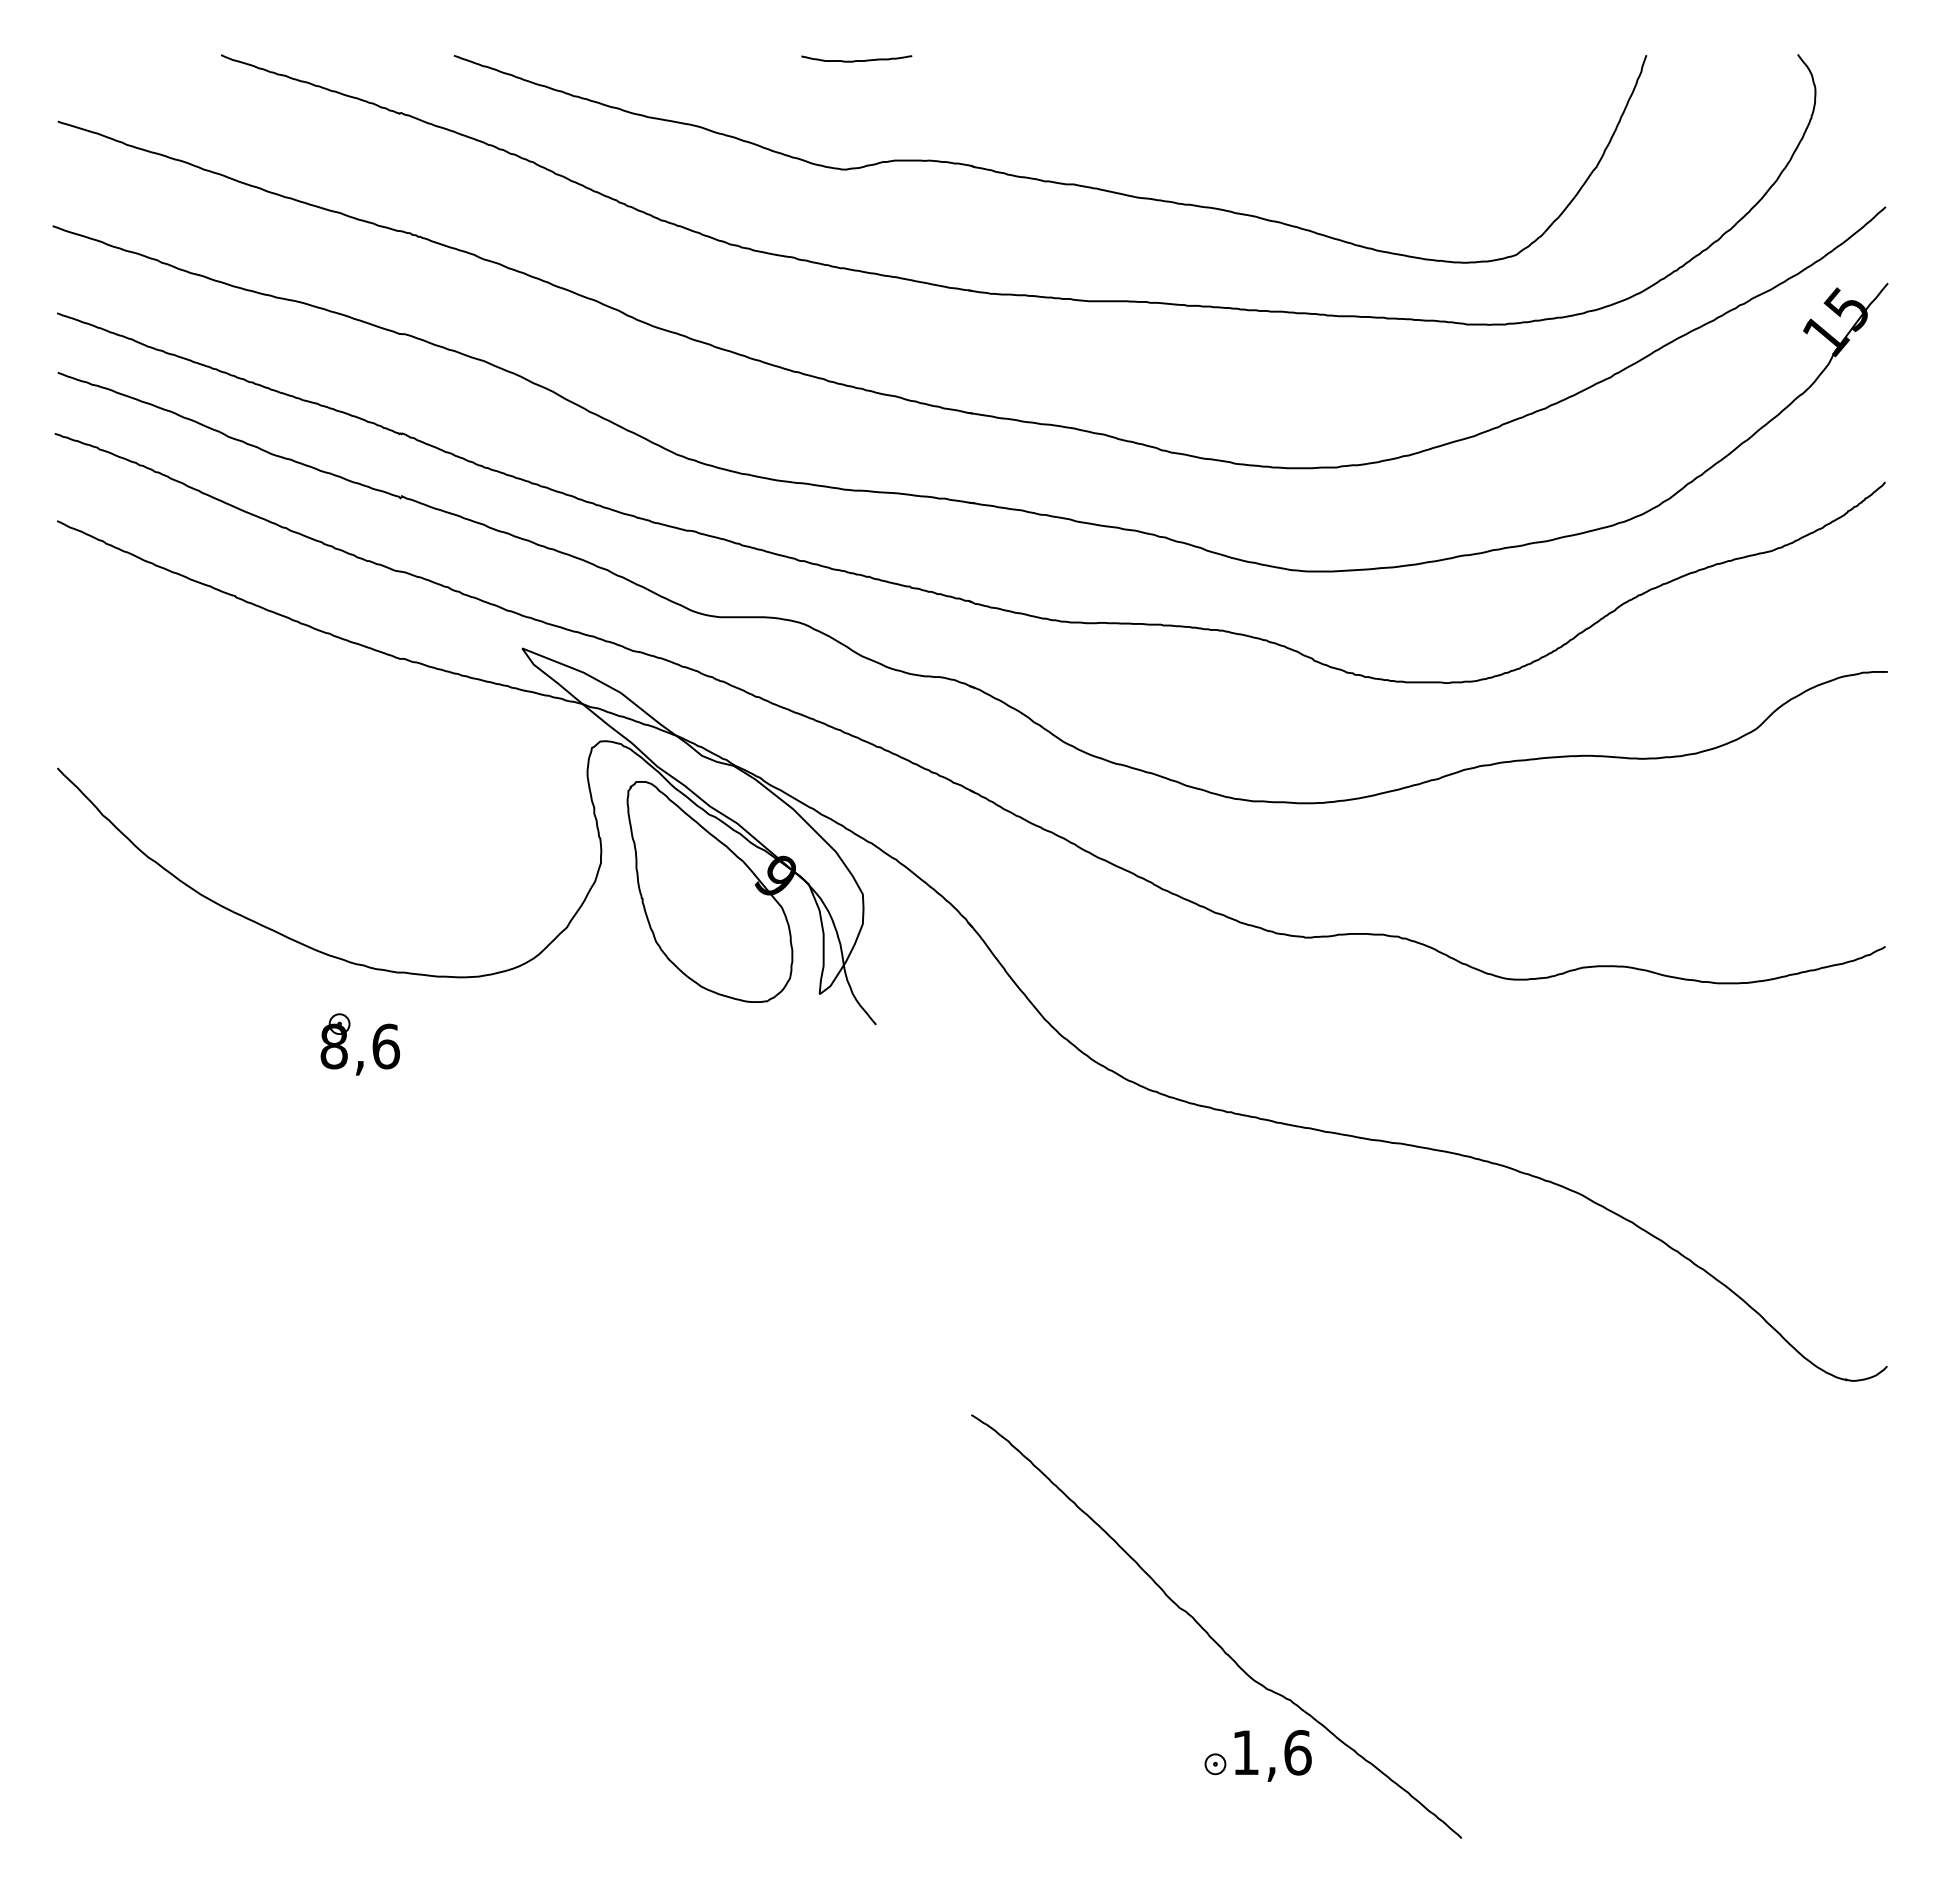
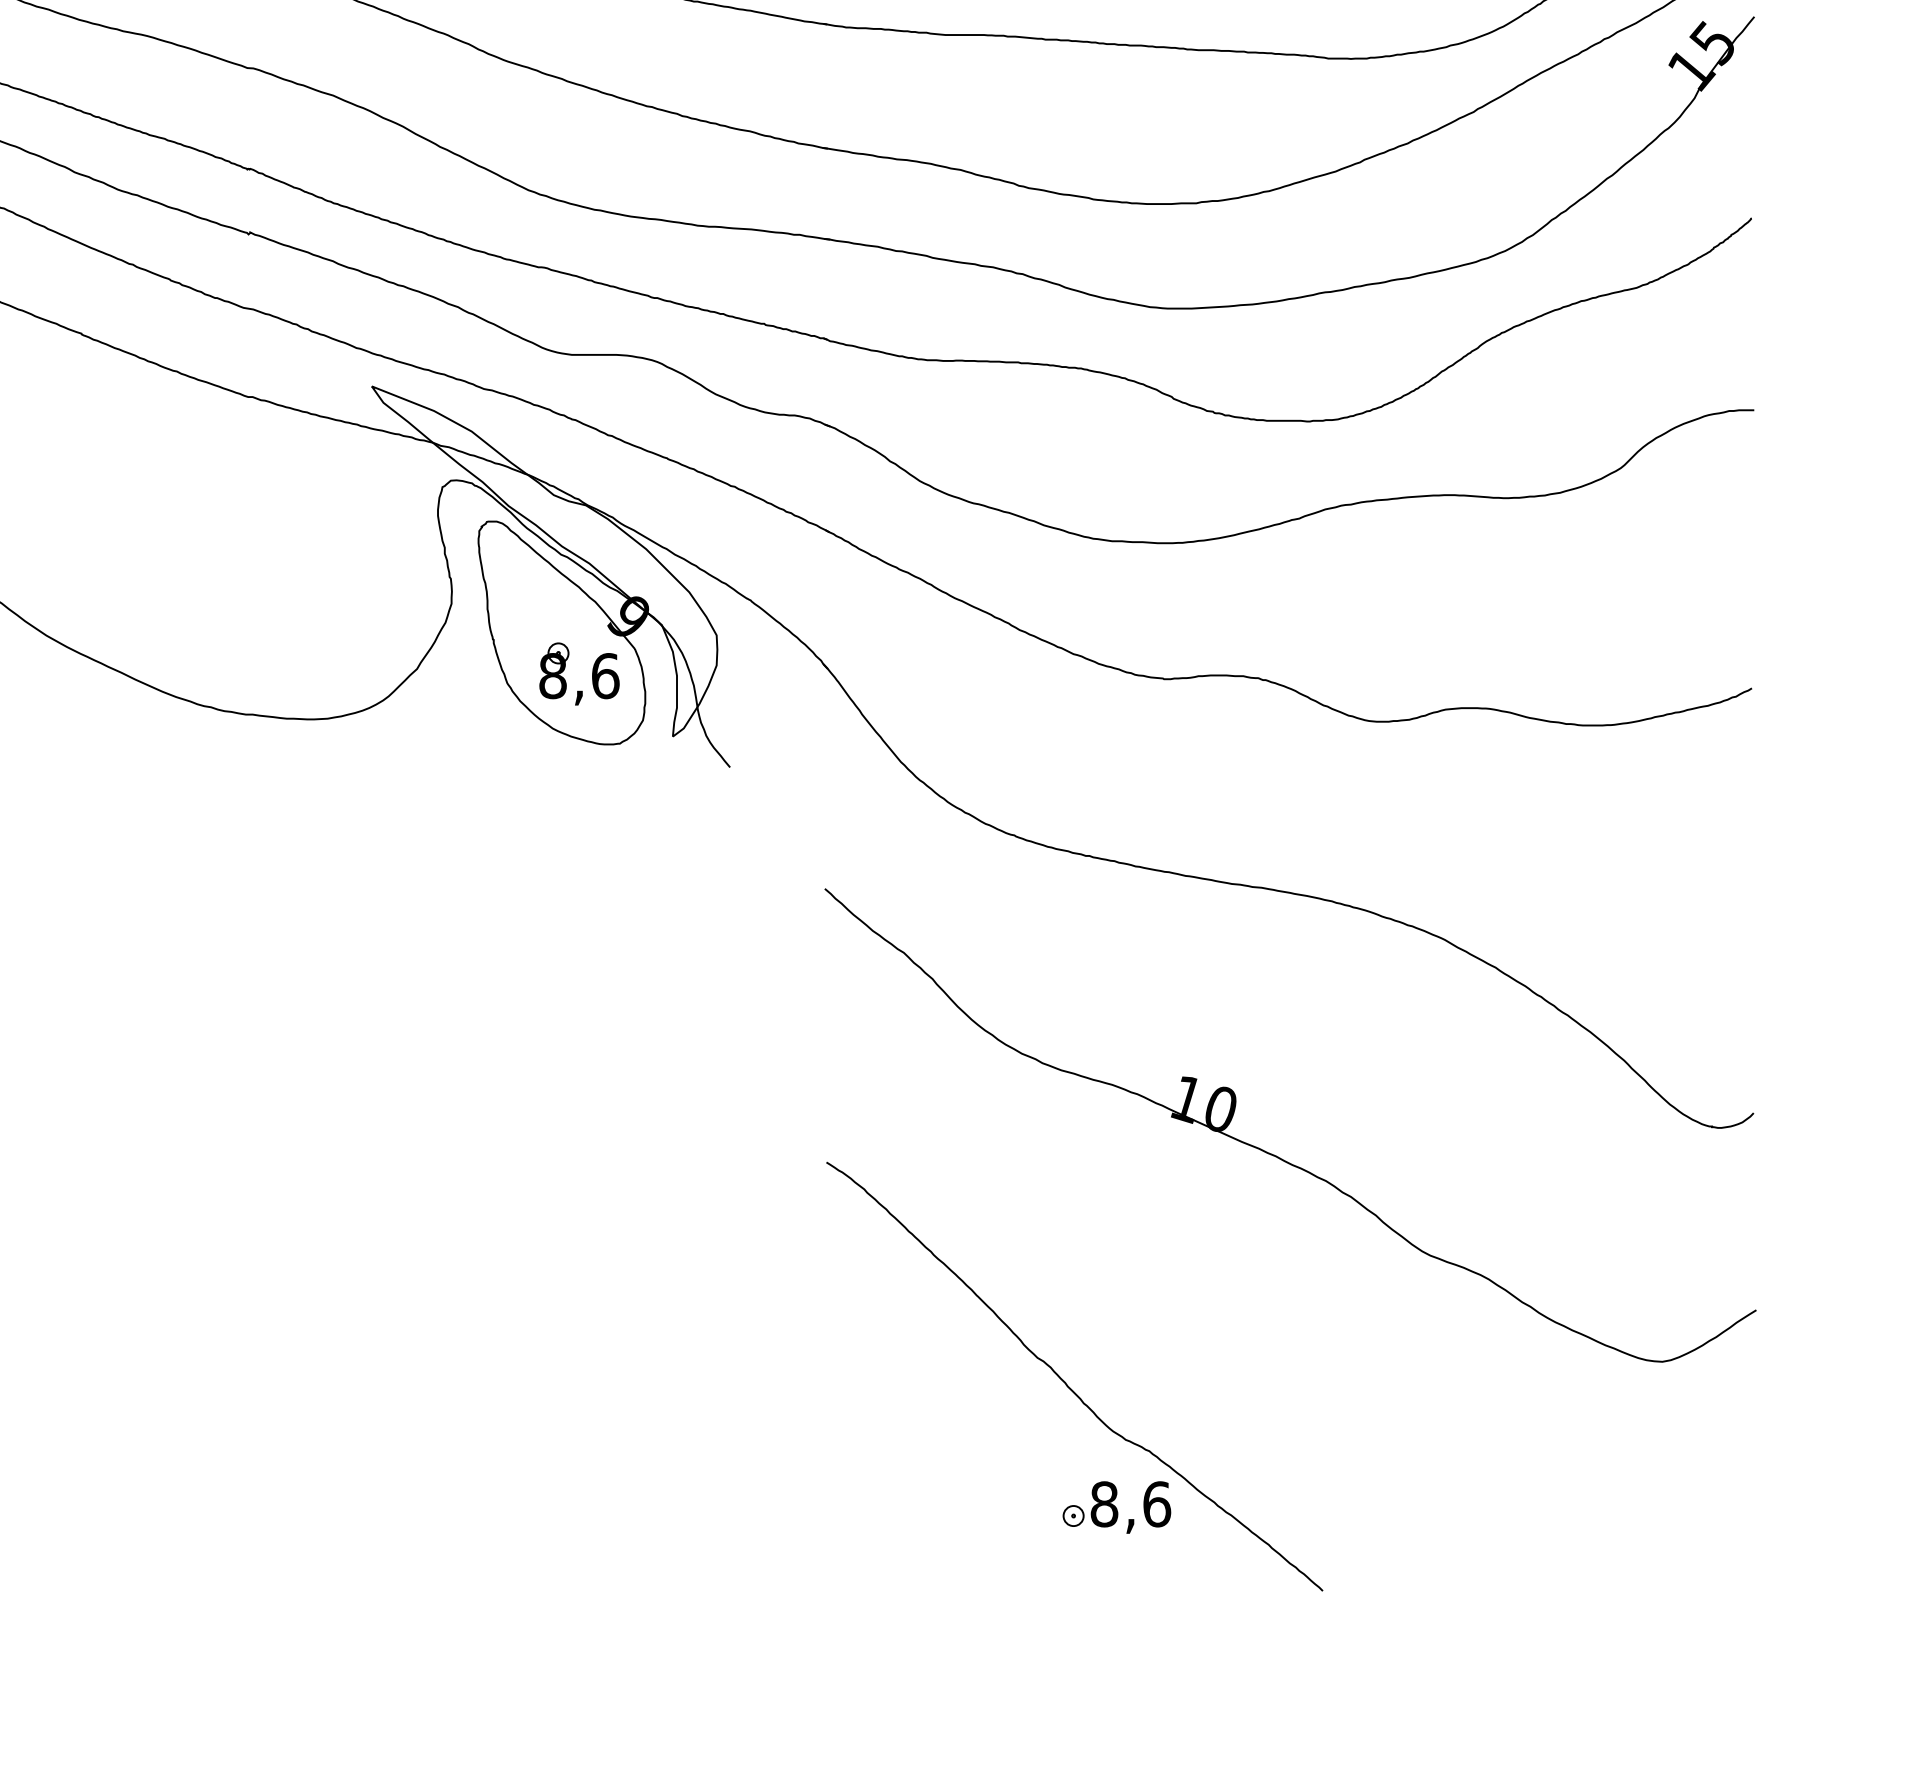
part: (372, 1044) -> (591, 674), moved
part: (1414, 1407) -> (1275, 1154), added
text: (1245, 1752) -> (1104, 1504), 1,6 -> 8,6

